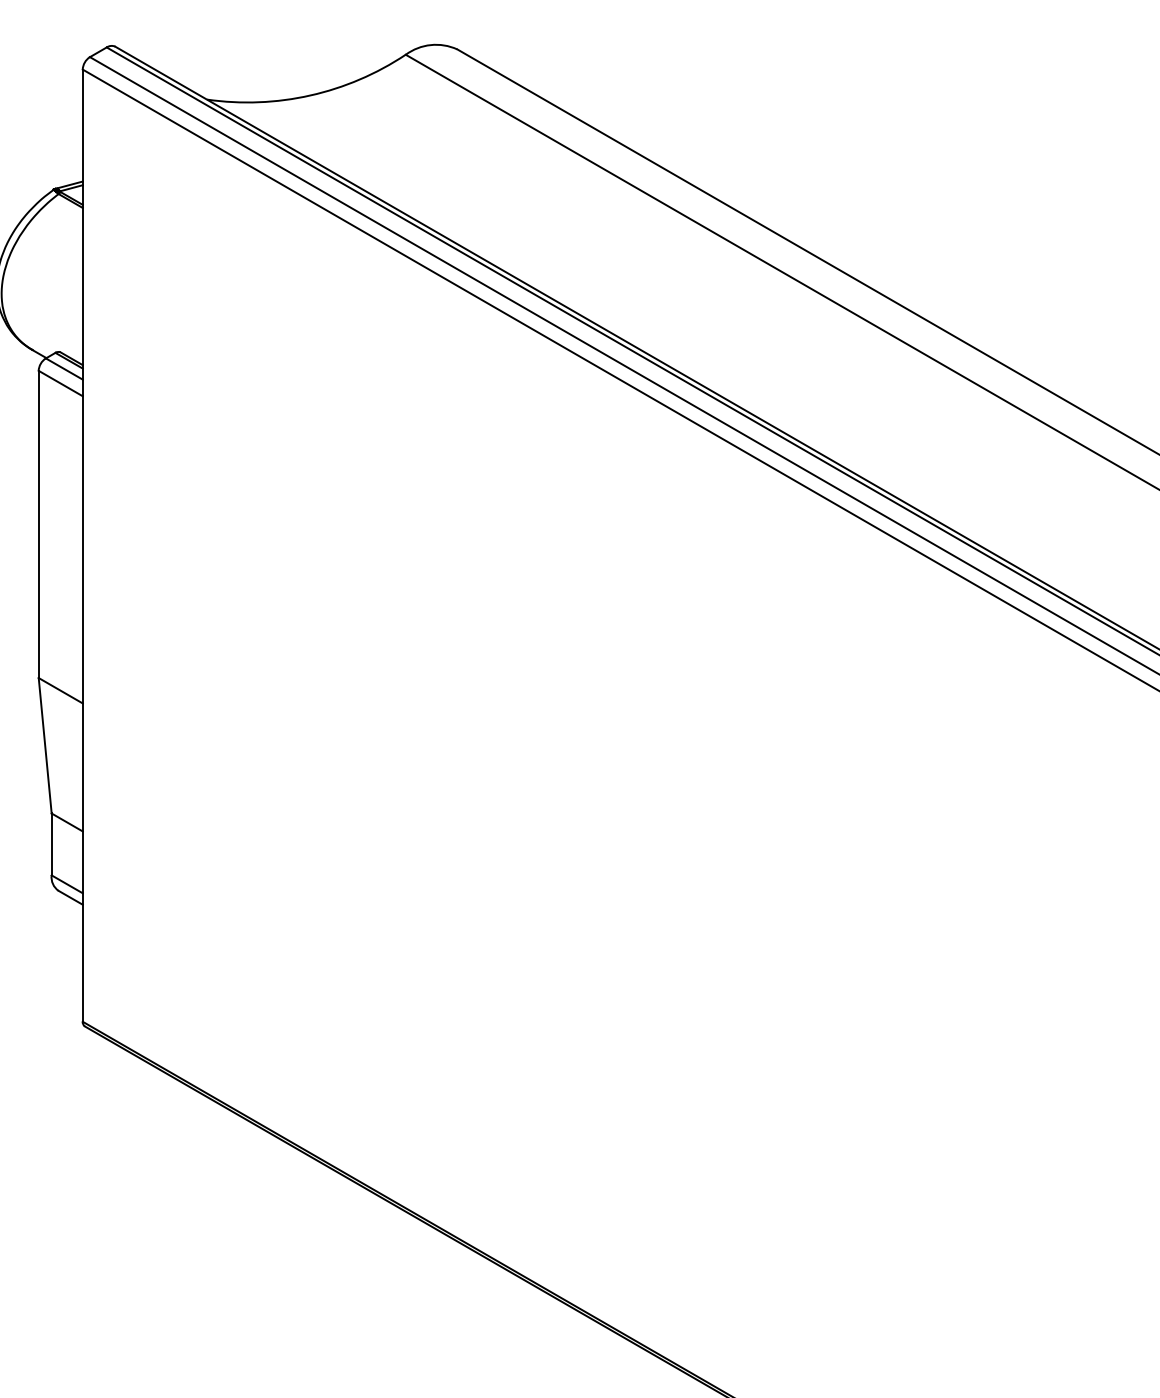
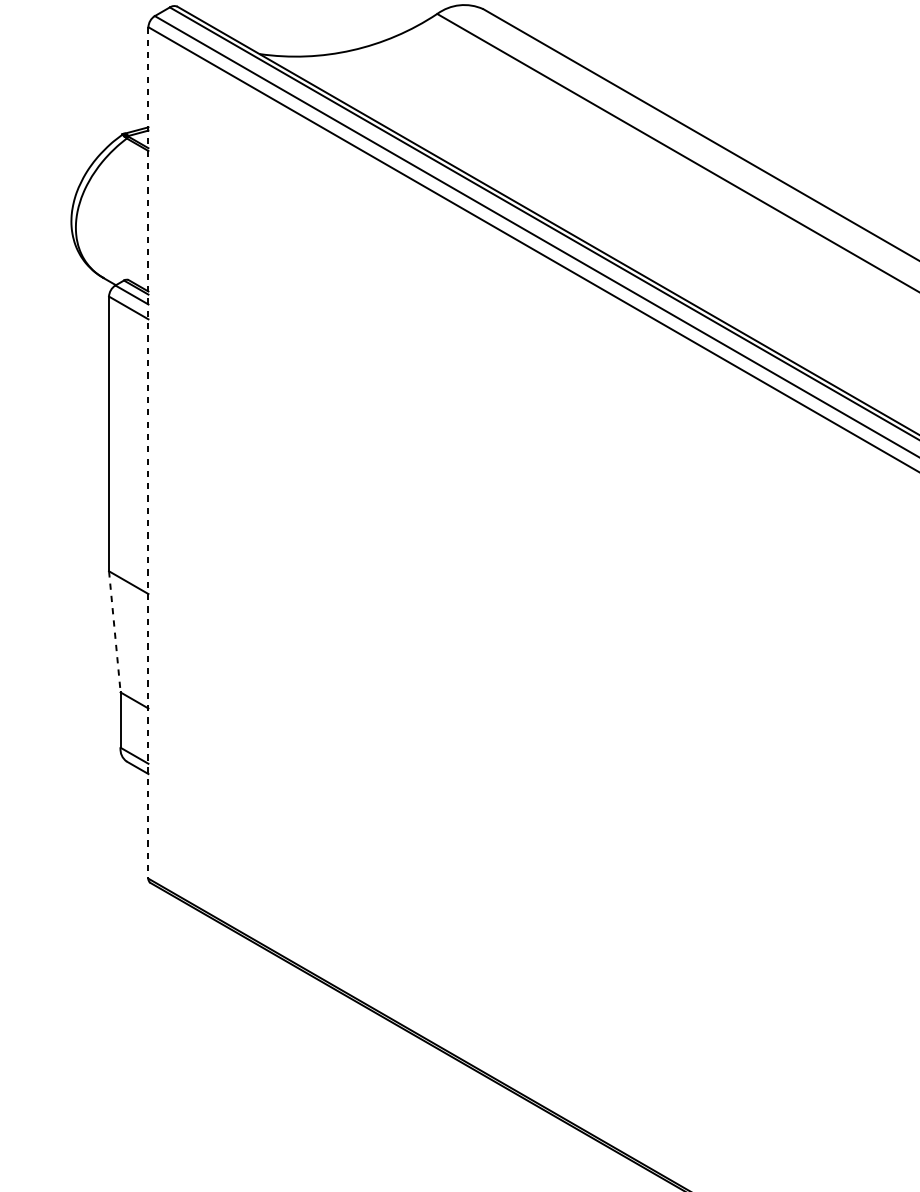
line: (82, 546) -> (148, 453), solid -> dashed
line: (45, 746) -> (115, 632), solid -> dashed

